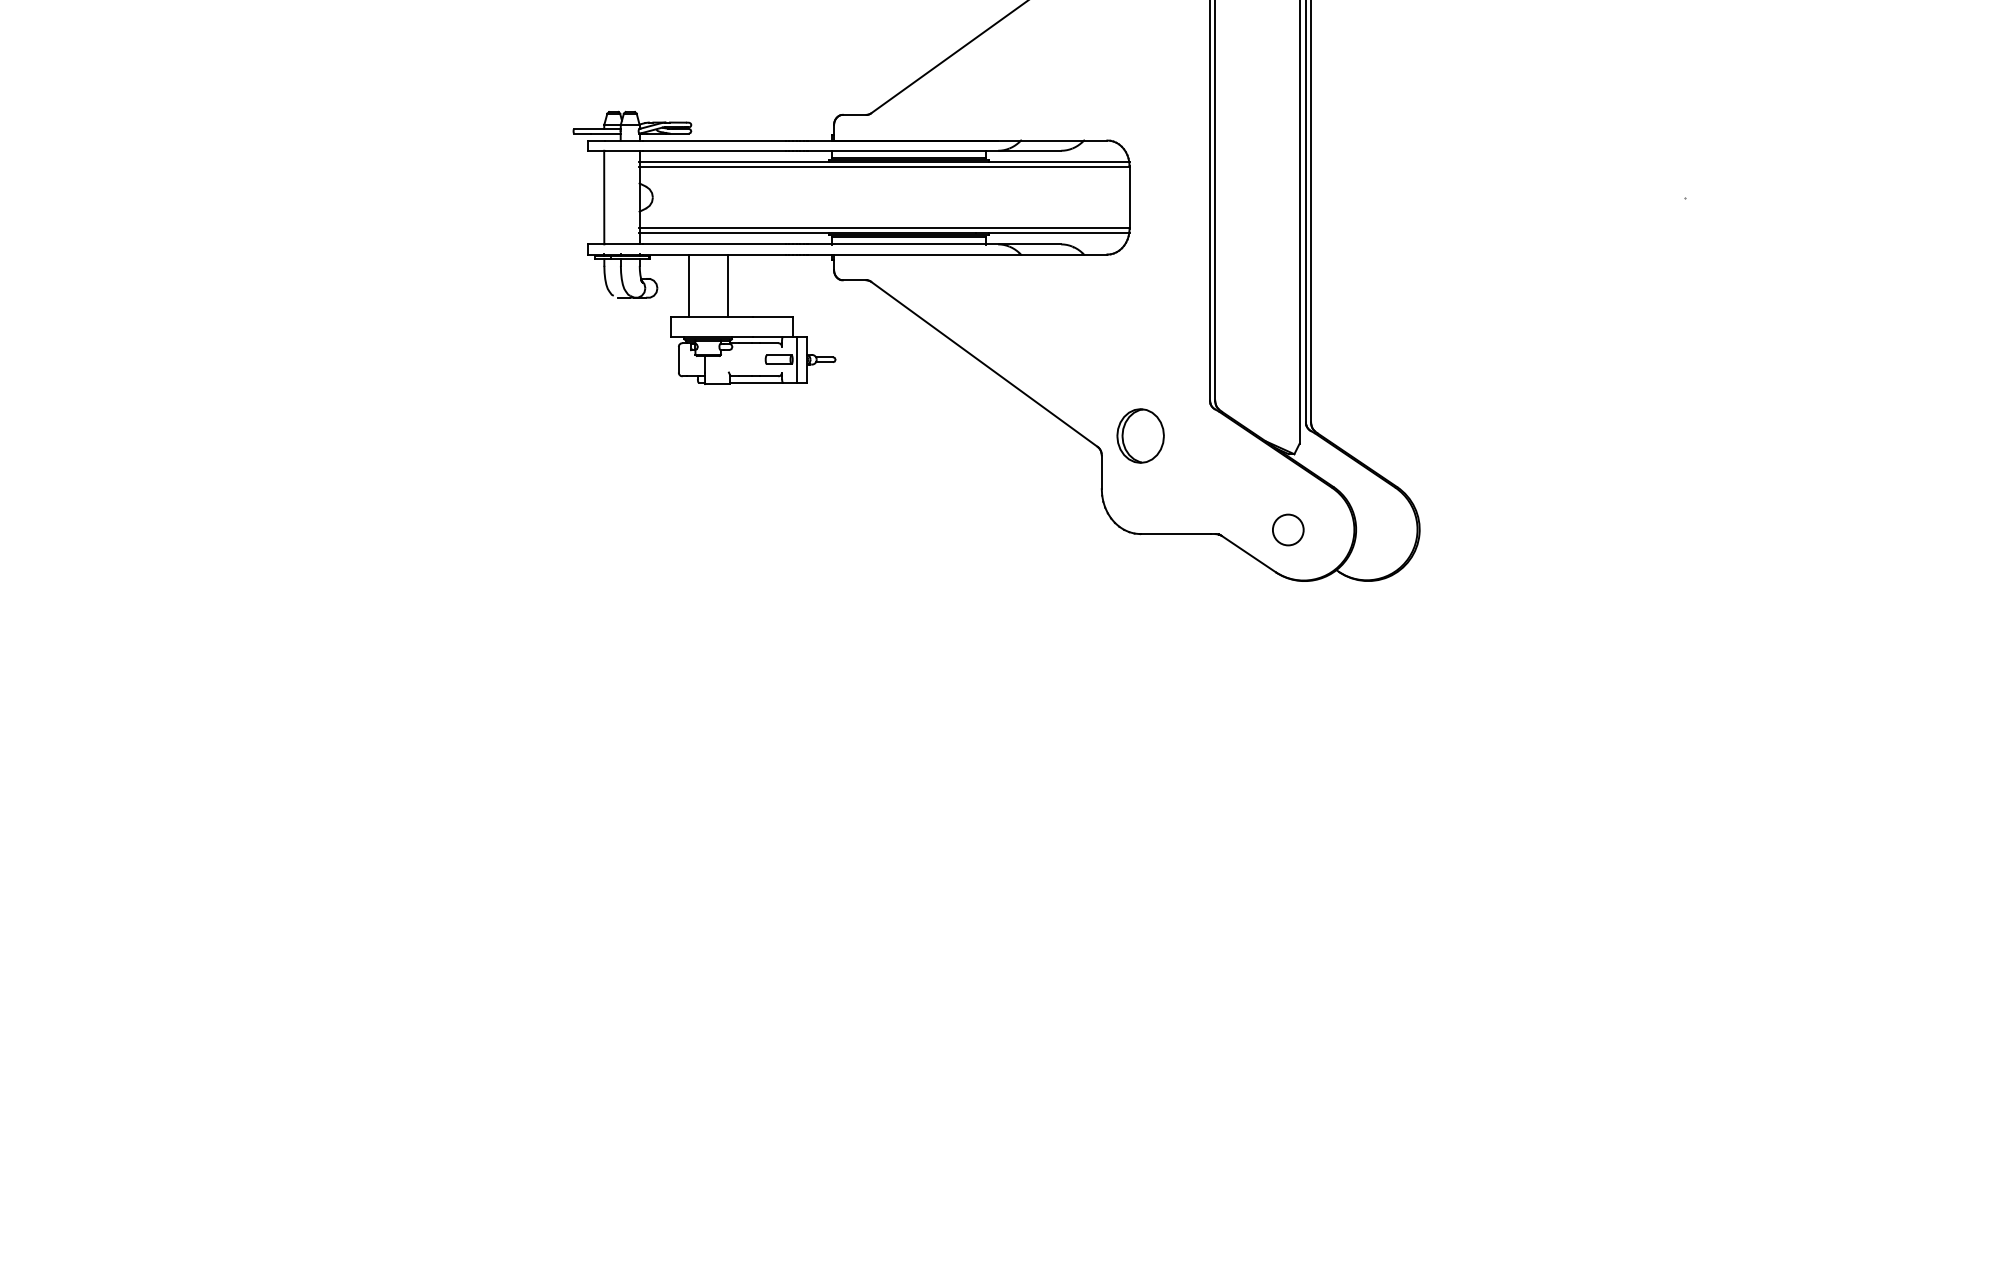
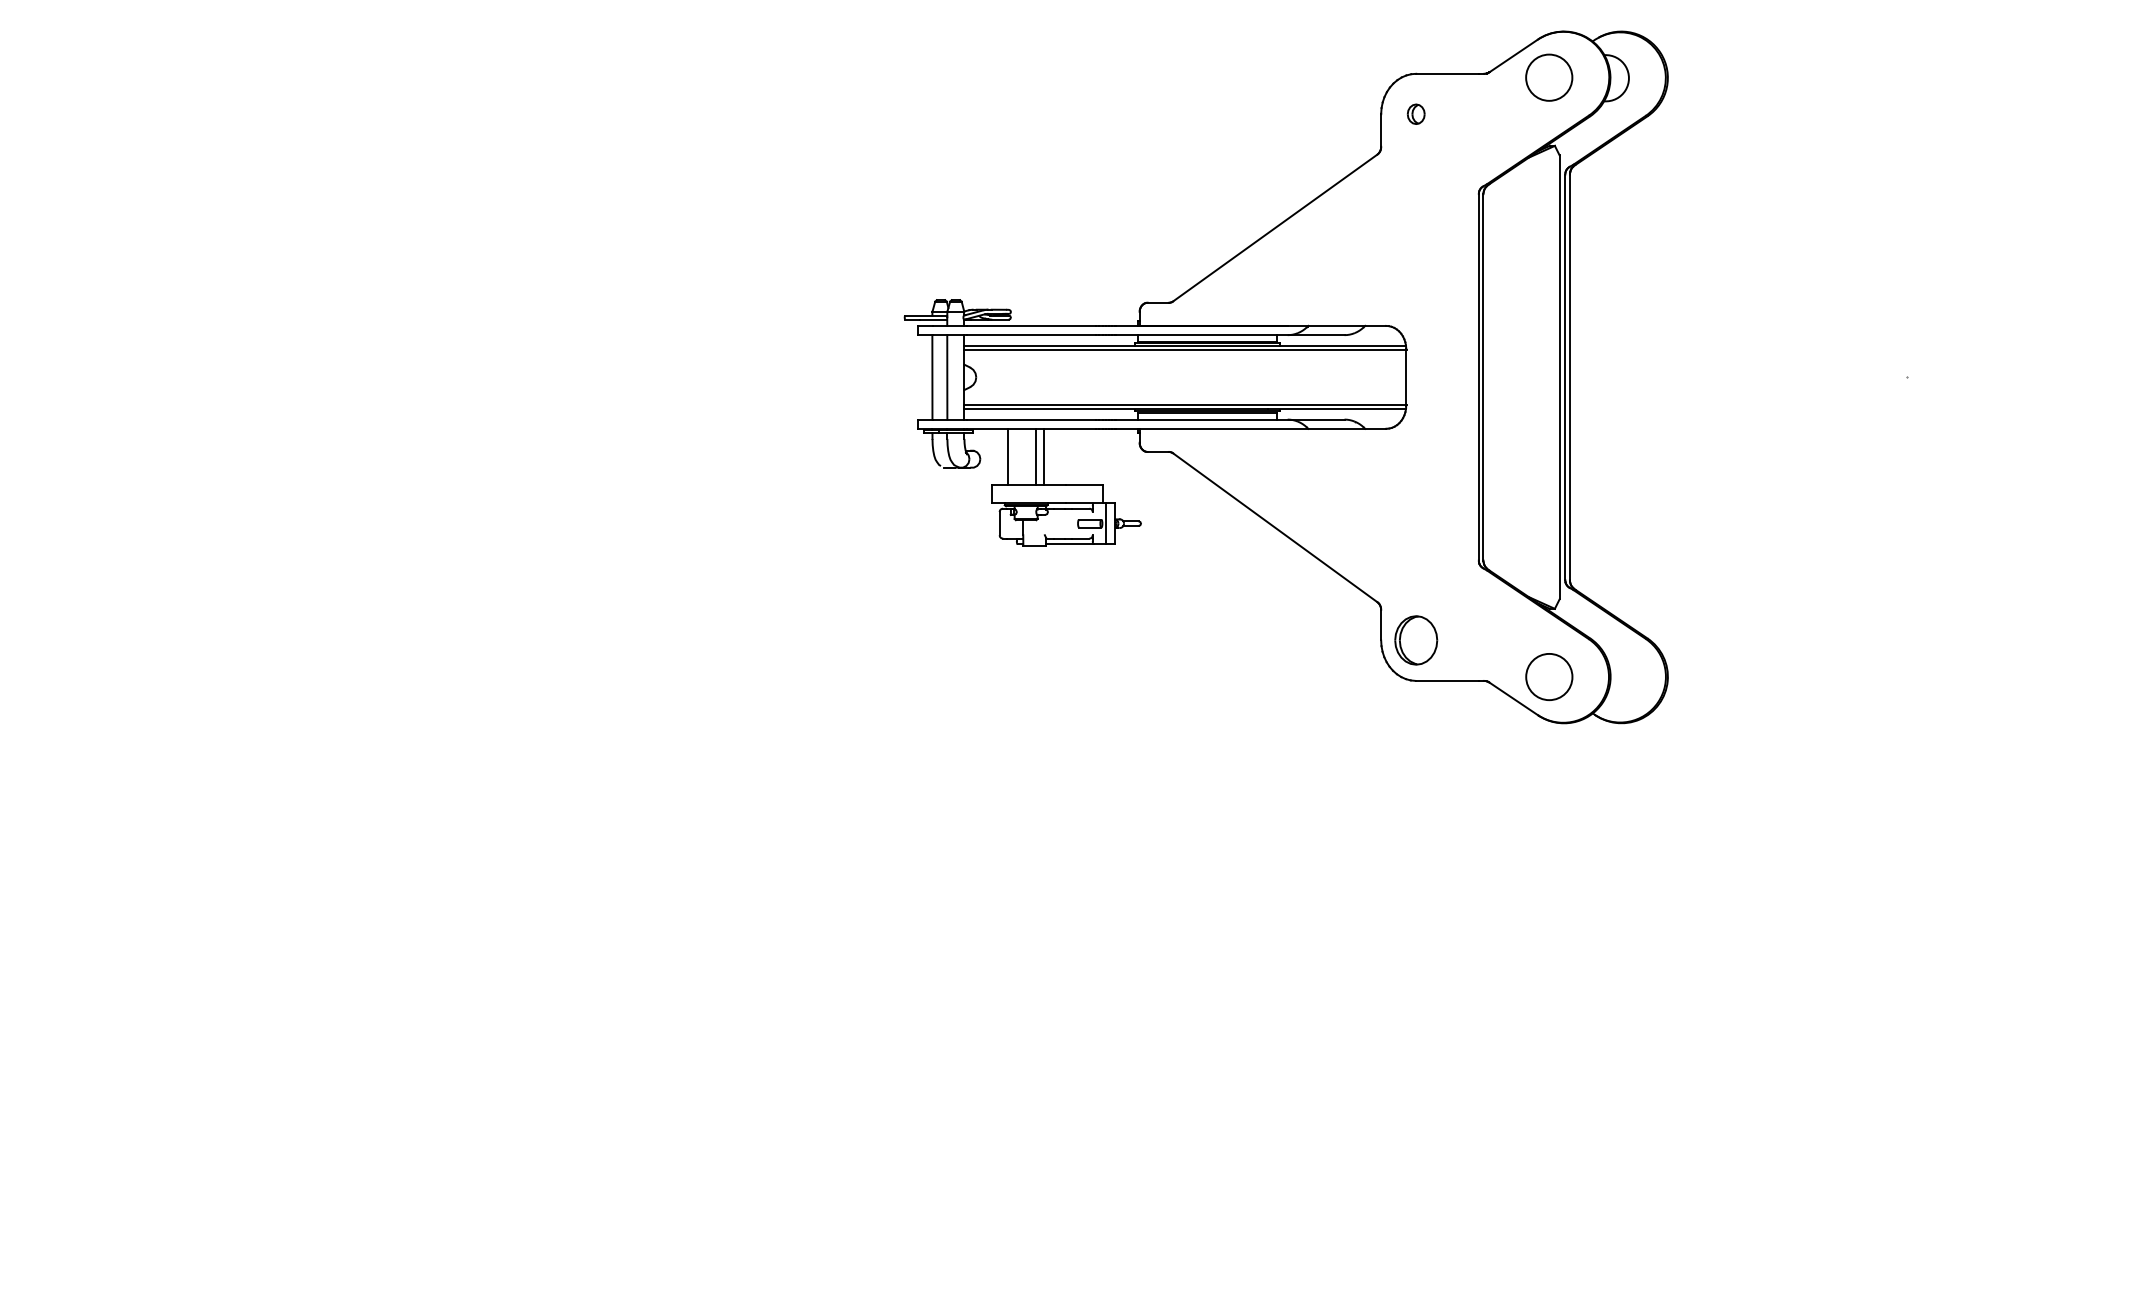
line: (620, 197) -> (947, 377), added
line: (719, 285) -> (1036, 456), added
part: (1140, 436) -> (1416, 640), moved
circle: (1288, 530) -> (1549, 677), size x1.67

